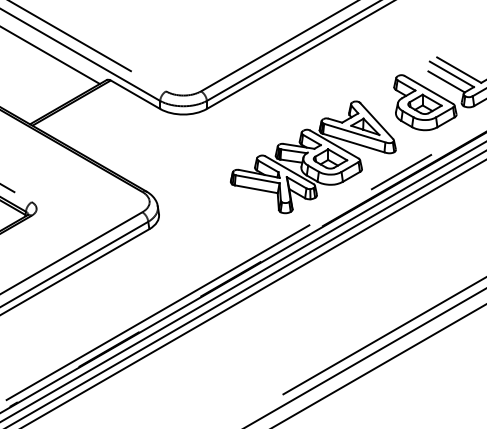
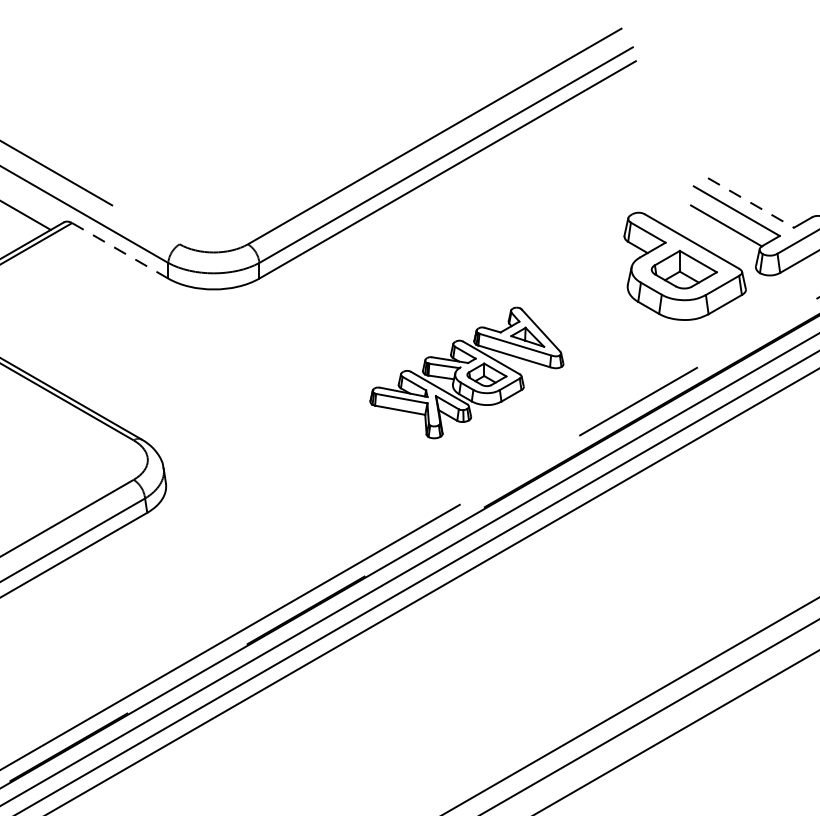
line: (459, 70) -> (751, 203), solid -> dashed
line: (135, 94) -> (120, 250), solid -> dashed
part: (313, 157) -> (467, 373), size x0.6

